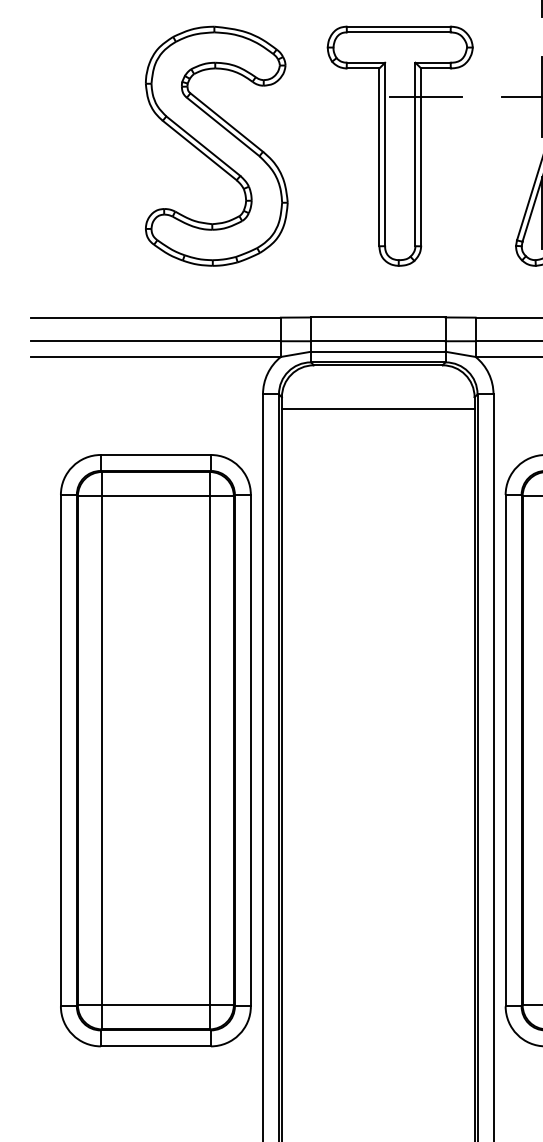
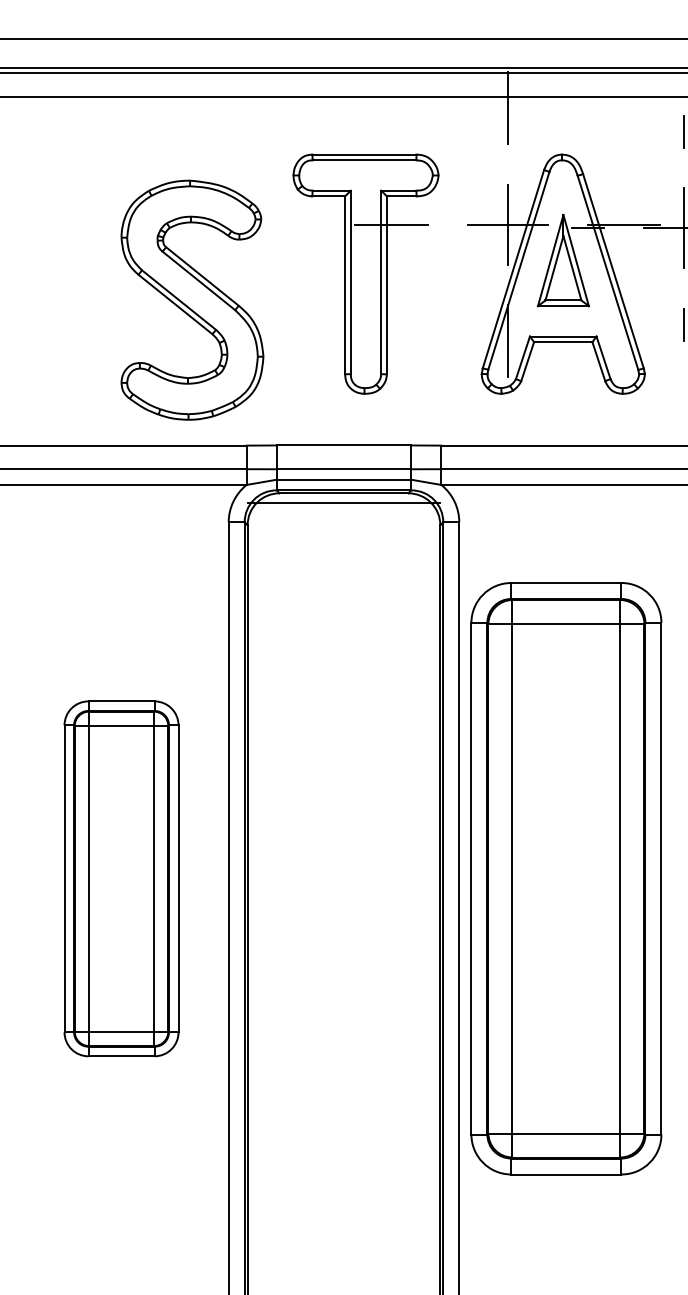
part: (216, 145) -> (192, 299), moved
line: (377, 409) -> (343, 503), moved
part: (155, 750) -> (121, 878), size x0.6

